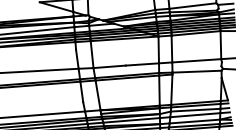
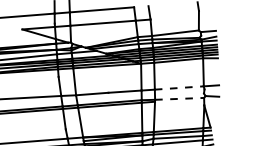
line: (196, 61) -> (179, 88), solid -> dashed
line: (196, 71) -> (179, 98), solid -> dashed

